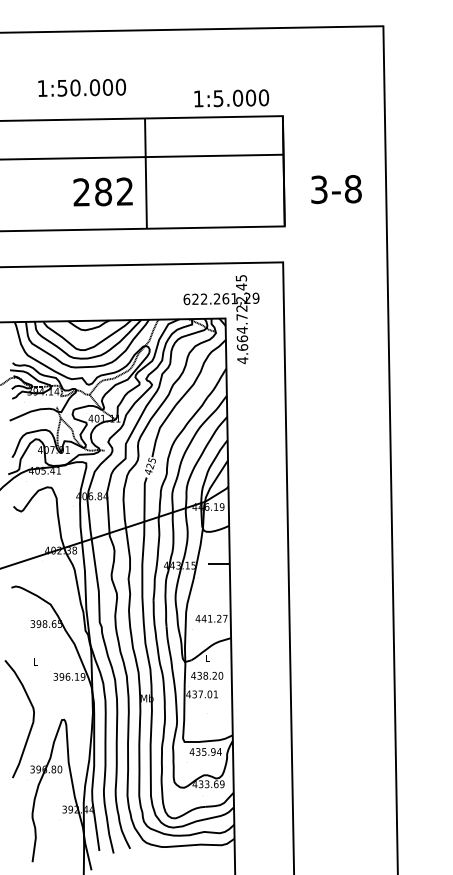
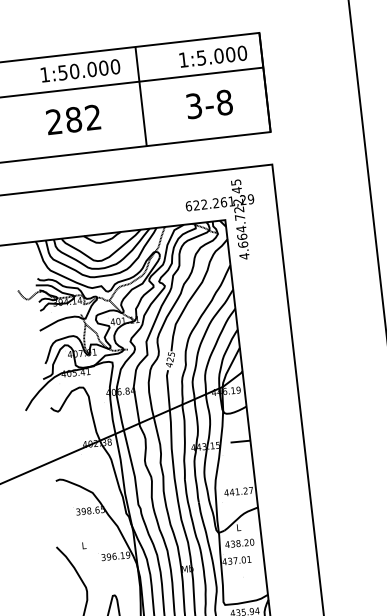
text: (81, 87) -> (80, 70), moved
text: (231, 98) -> (213, 56), moved
text: (336, 189) -> (209, 104), moved
text: (102, 191) -> (72, 119), moved

